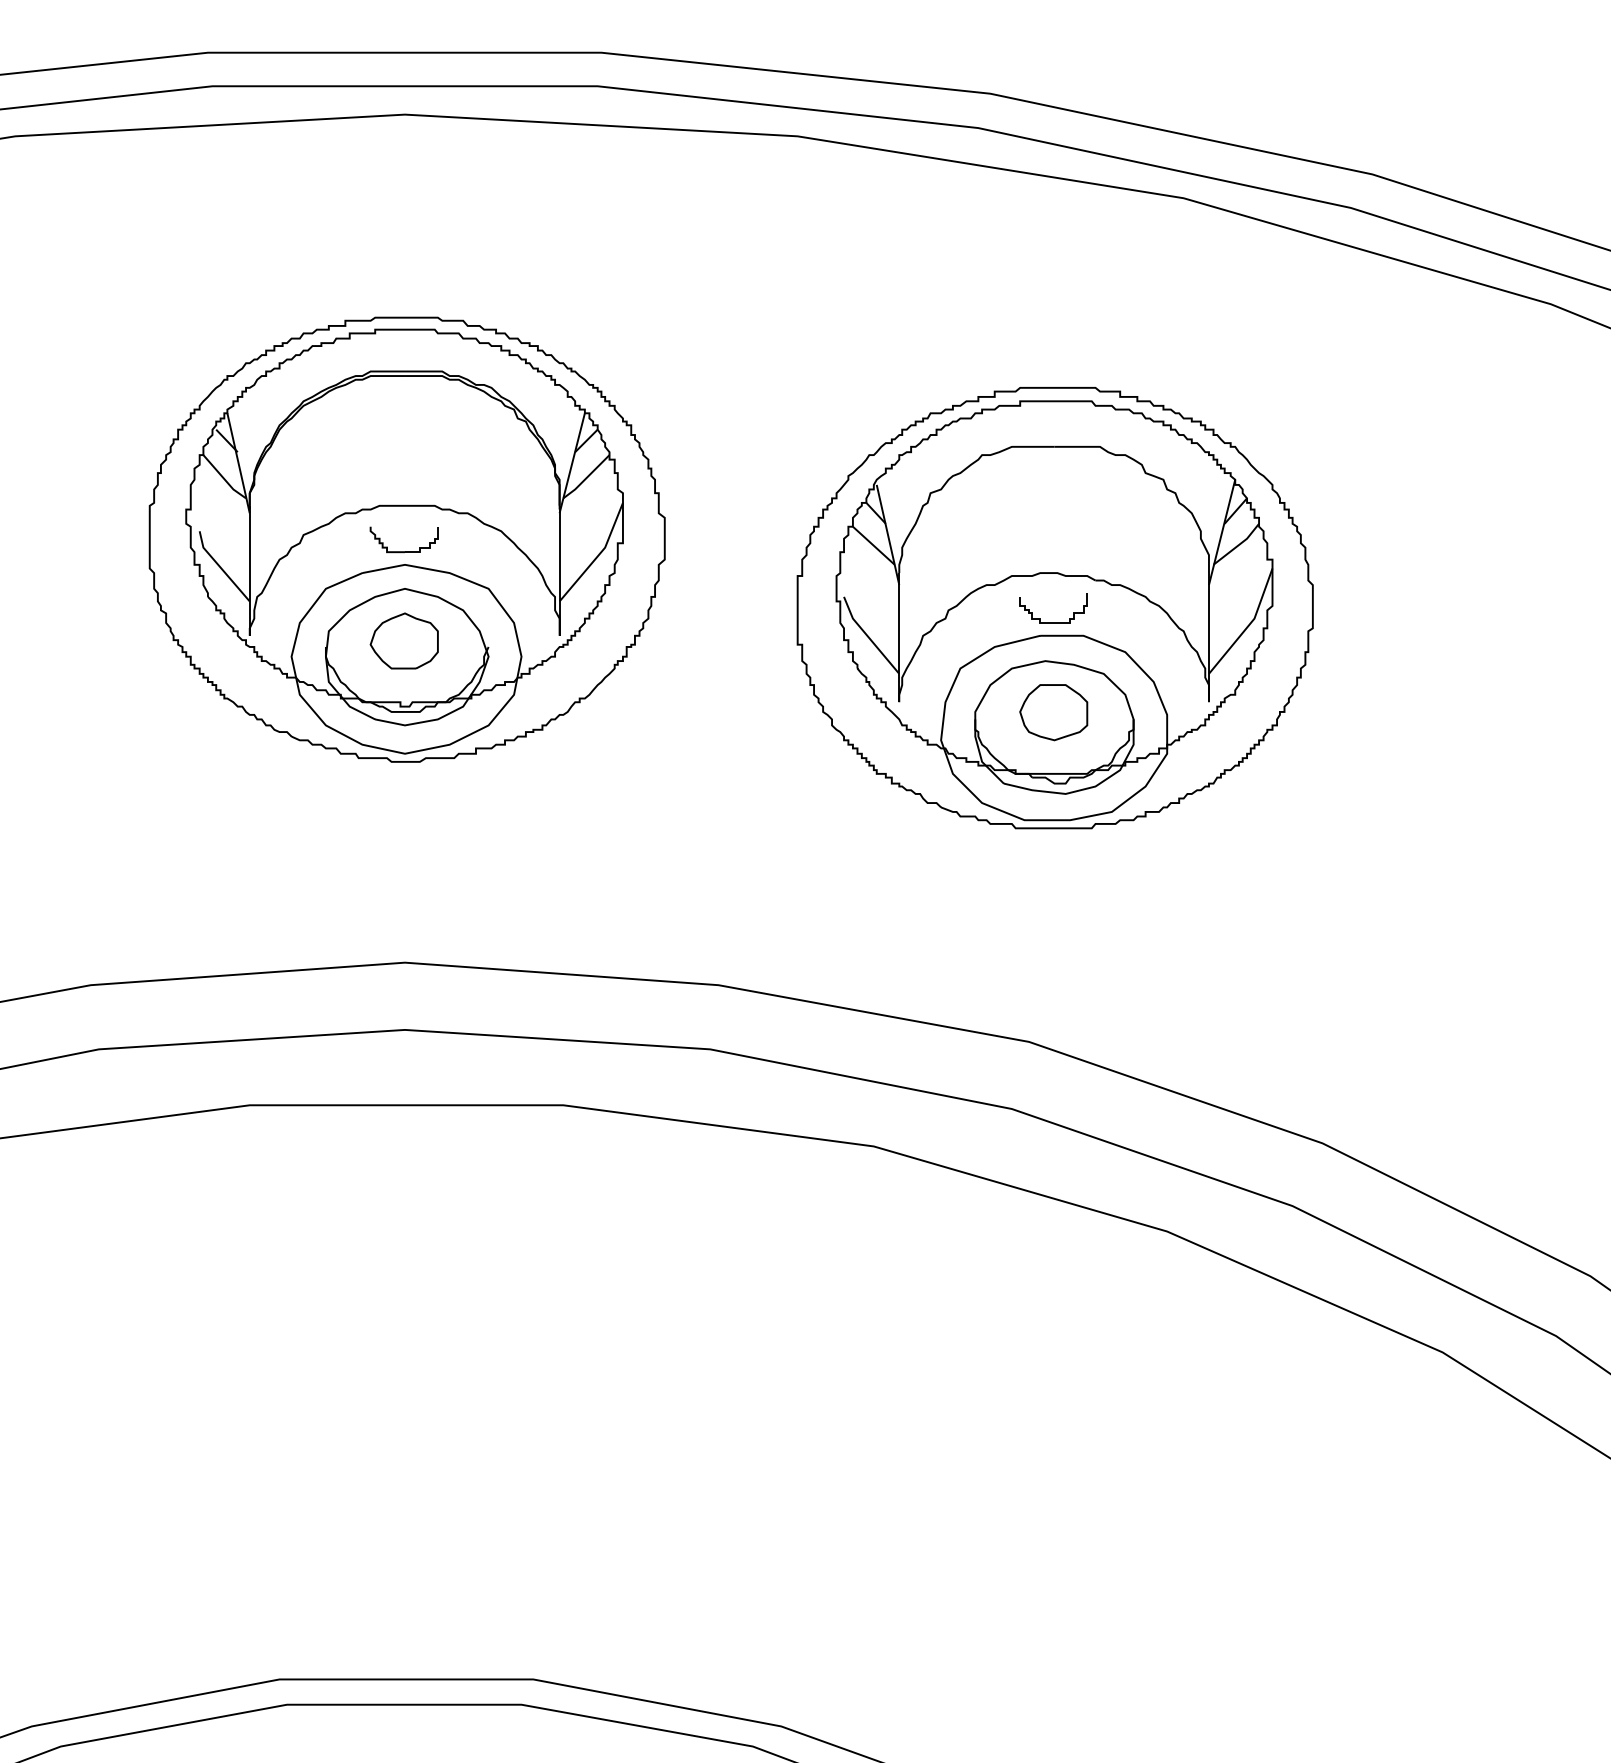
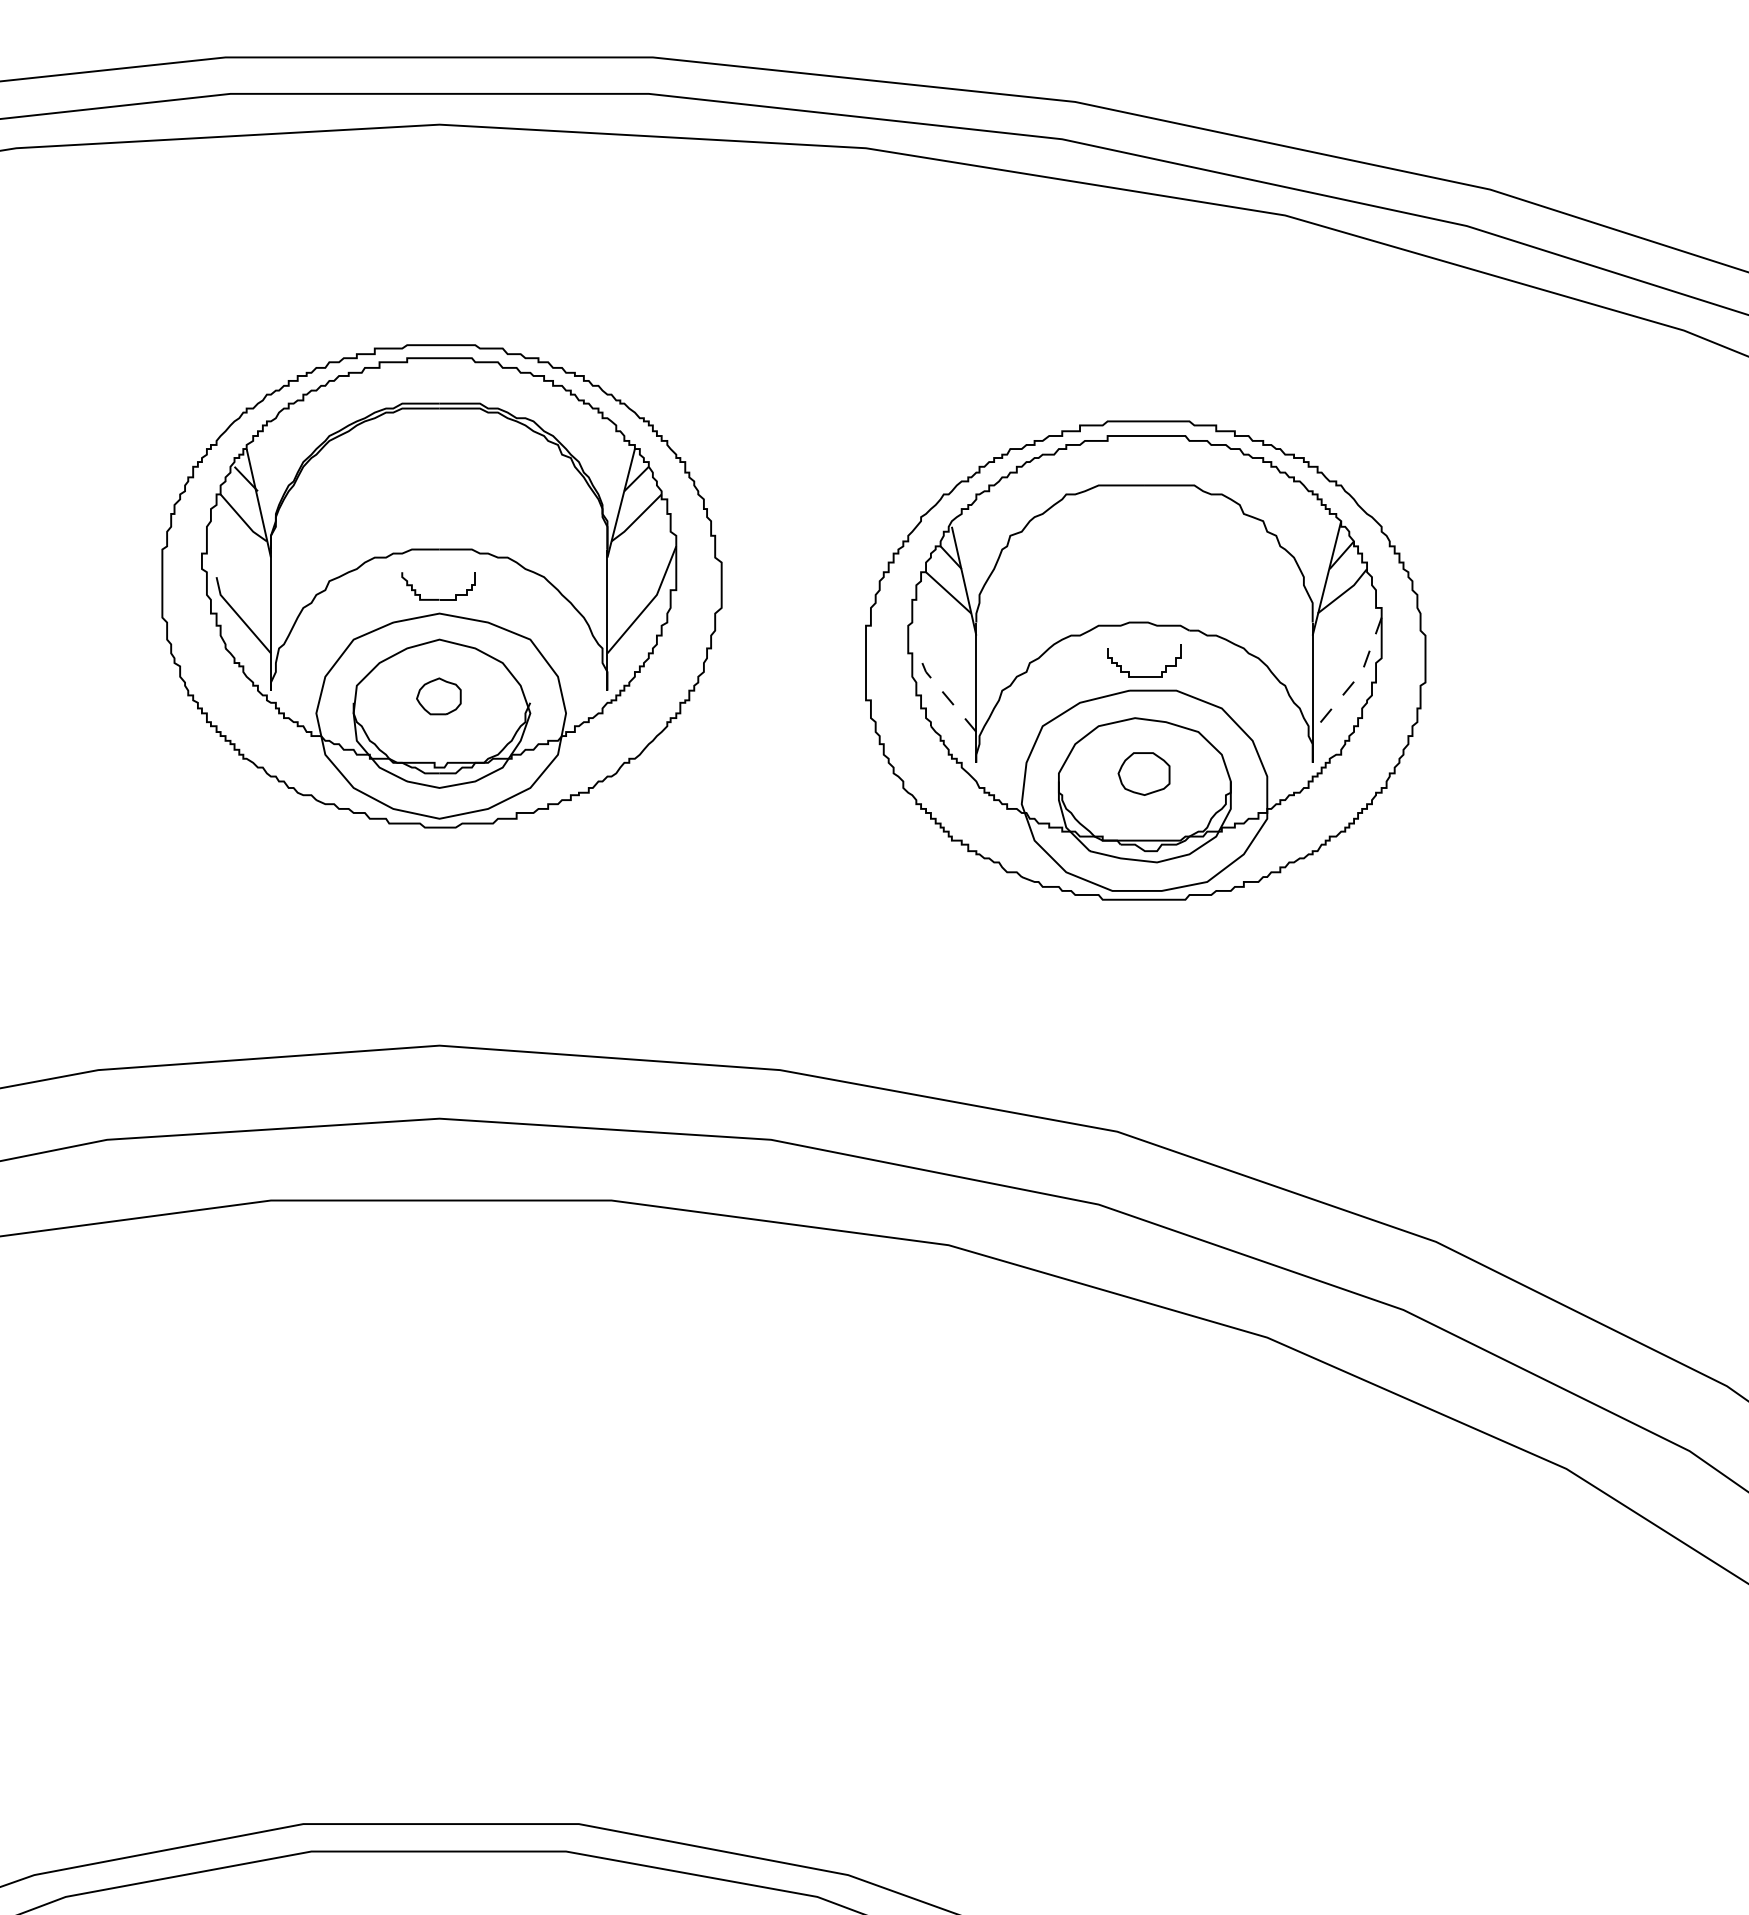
line: (1248, 625) -> (1355, 679), solid -> dashed
line: (868, 636) -> (942, 691), solid -> dashed
part: (404, 641) -> (438, 696), size x0.6
part: (1053, 712) -> (1143, 773), size x0.7

